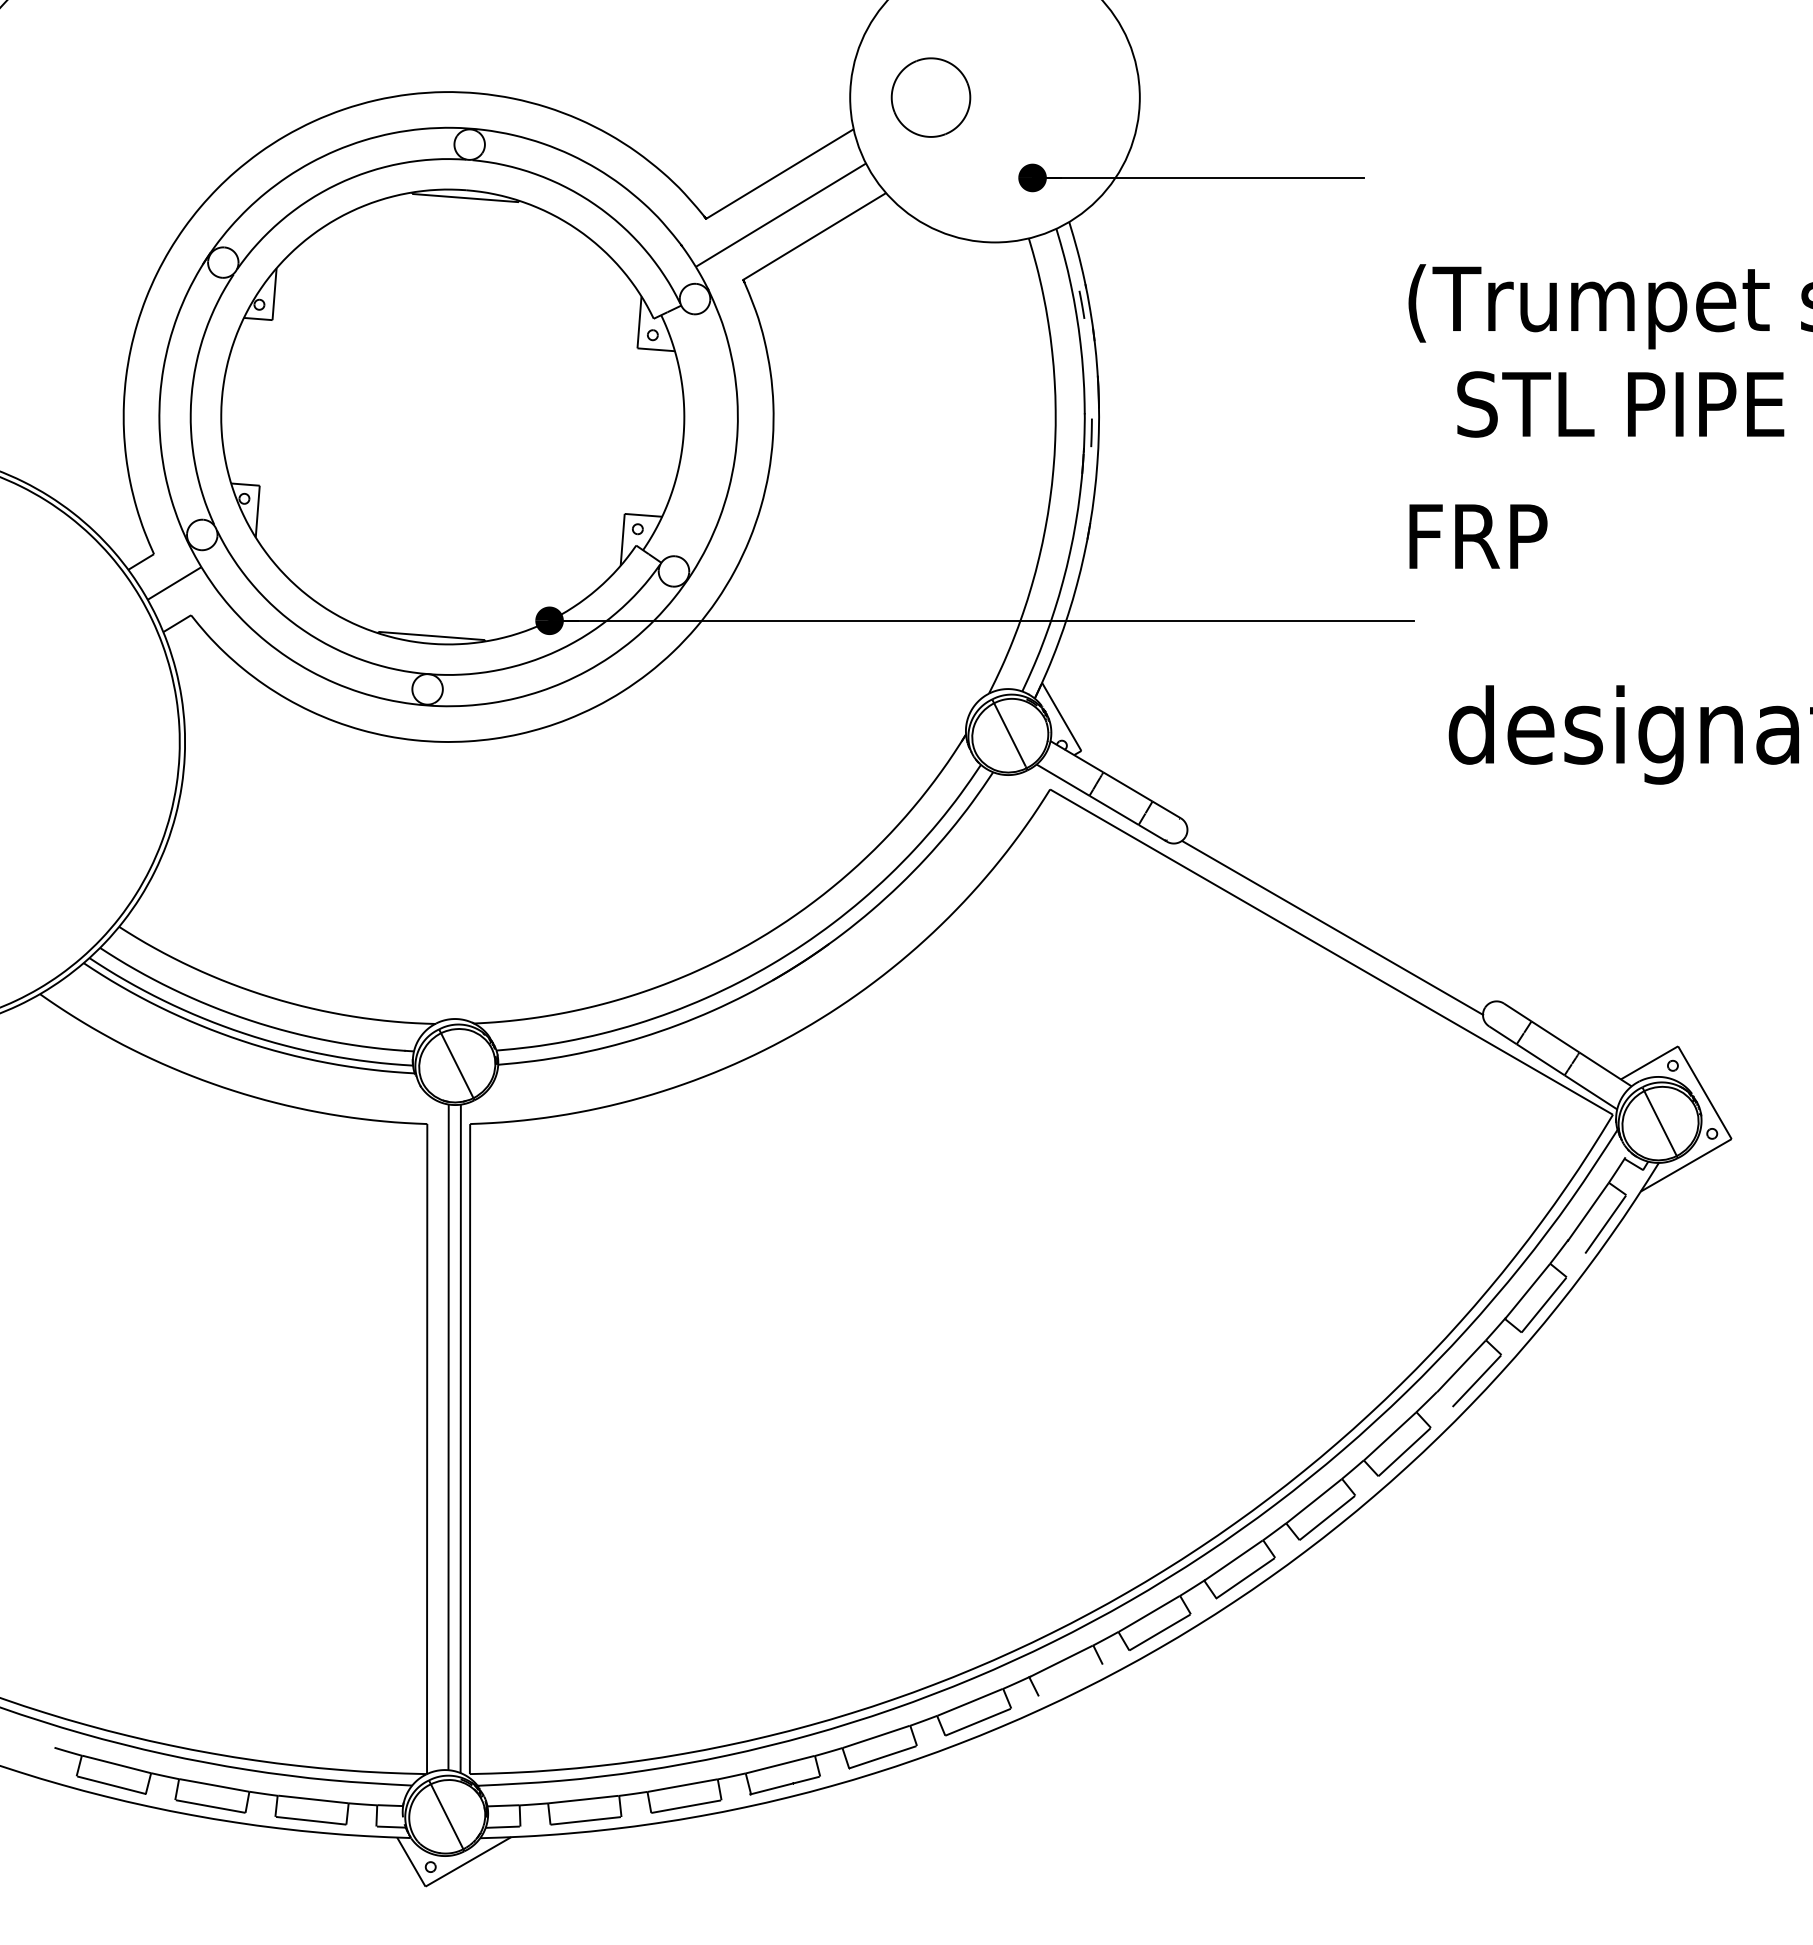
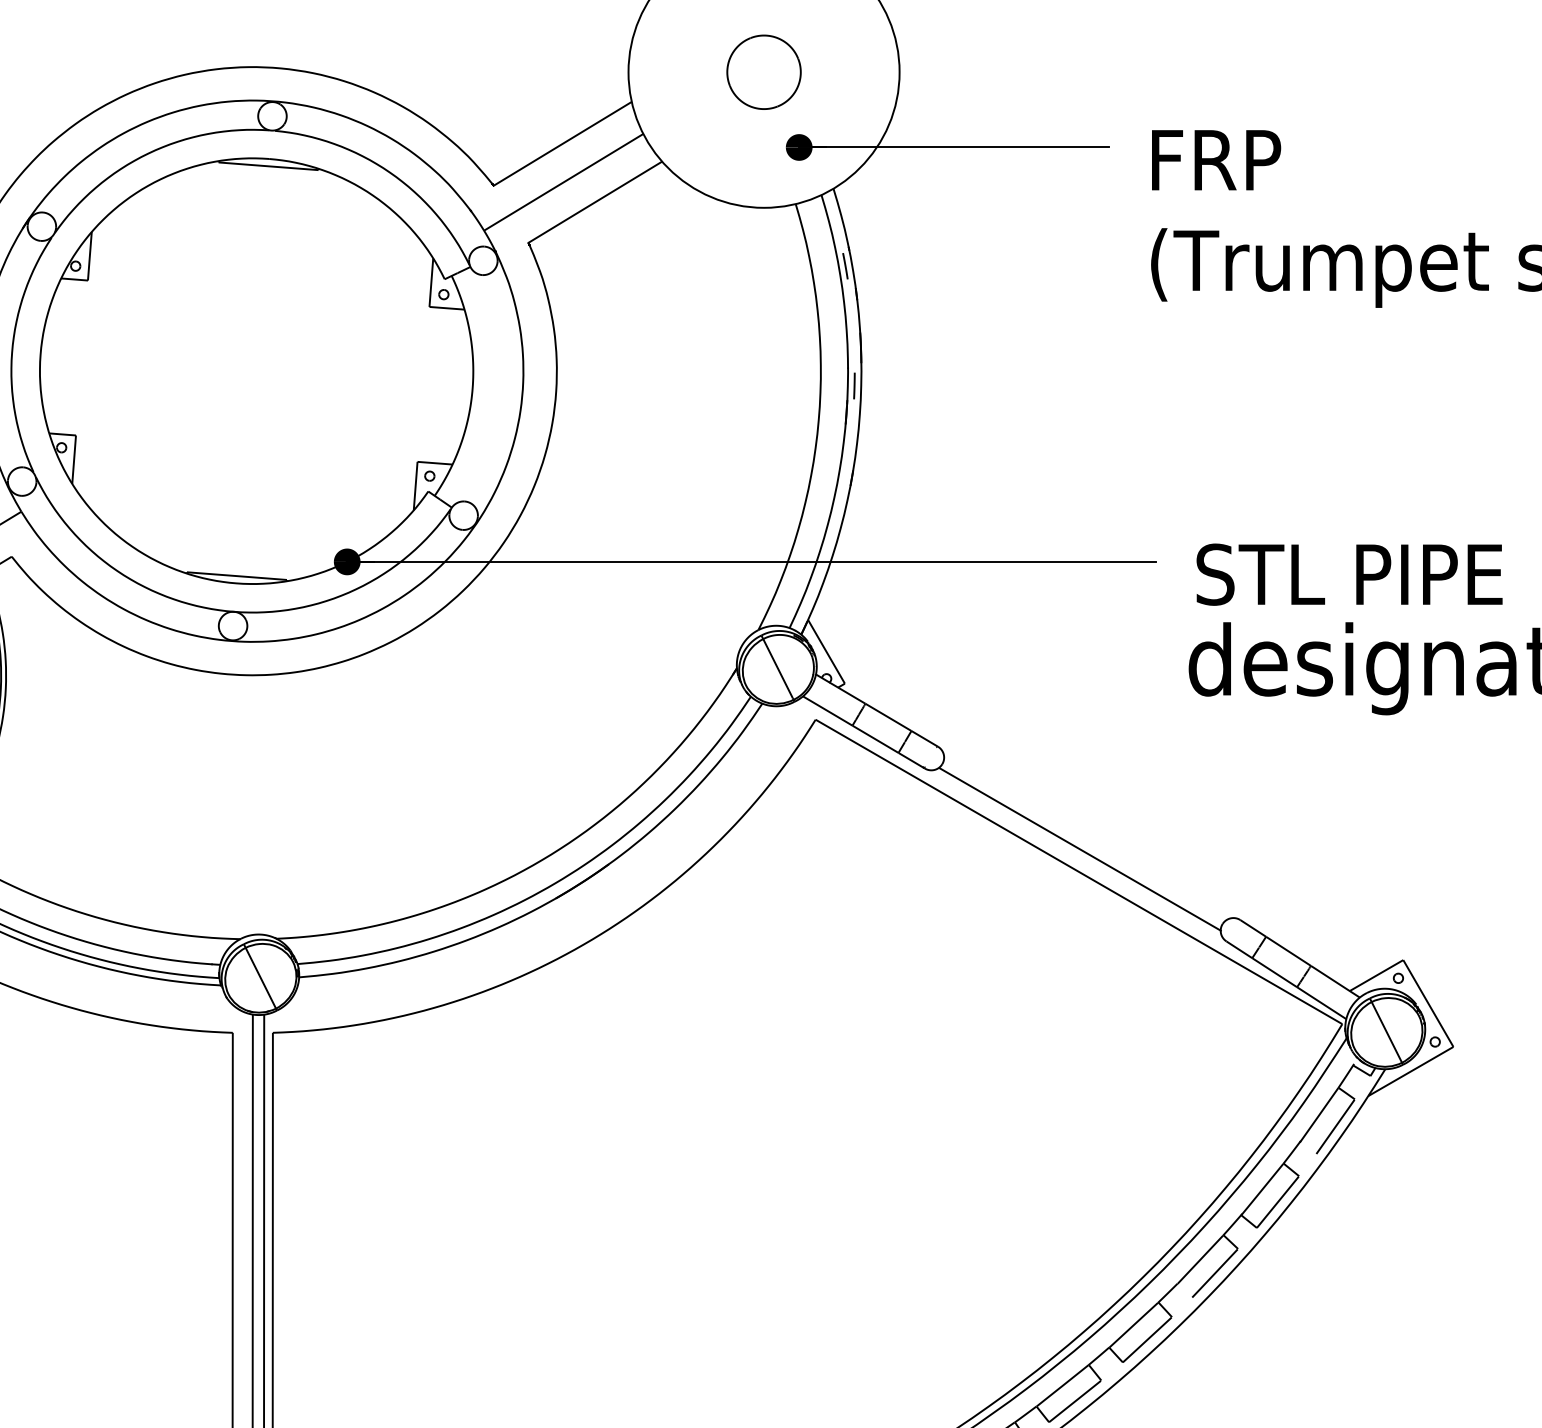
part: (930, 97) -> (763, 72), moved
text: (1620, 404) -> (1349, 574), moved
text: (1478, 536) -> (1216, 160), moved

